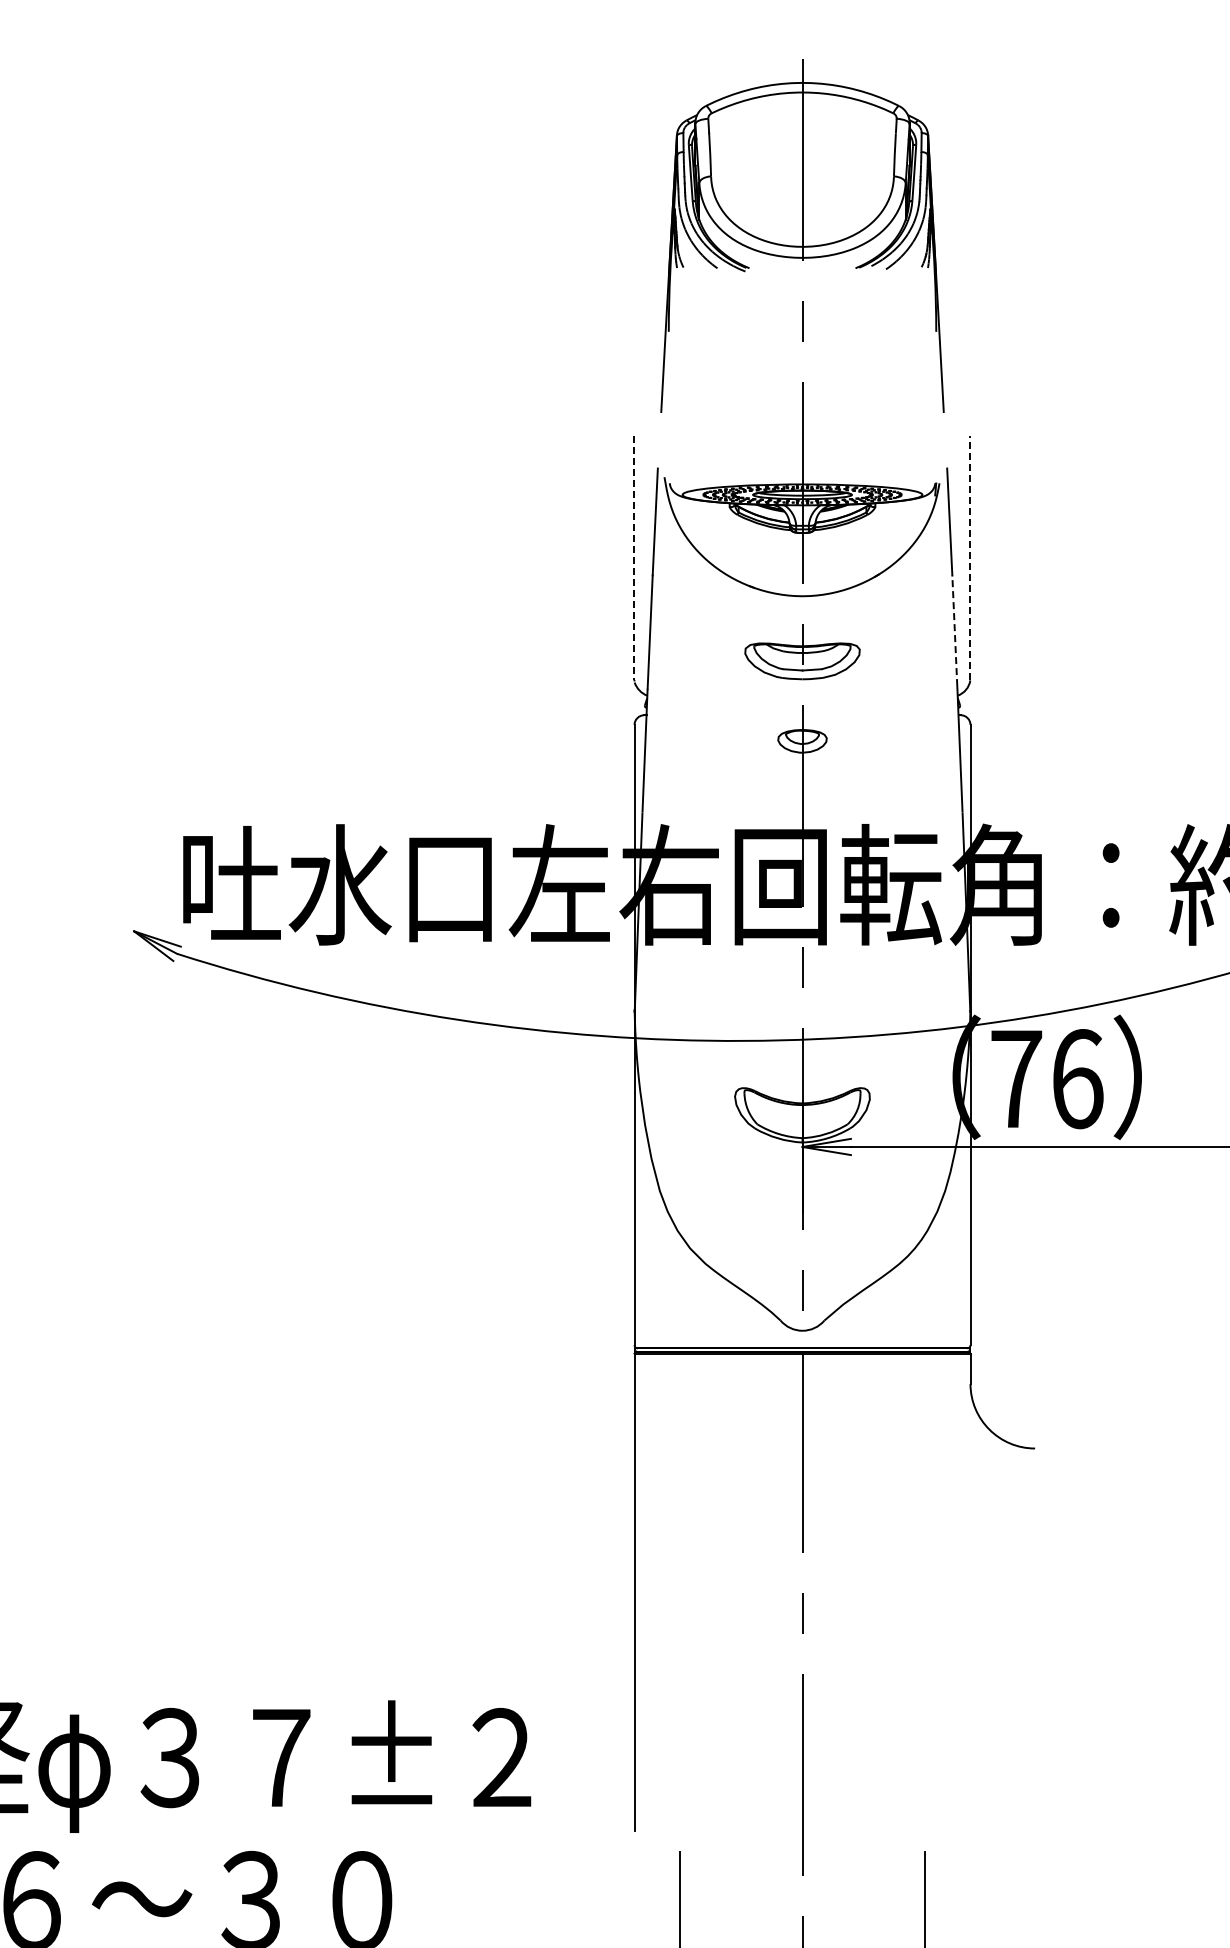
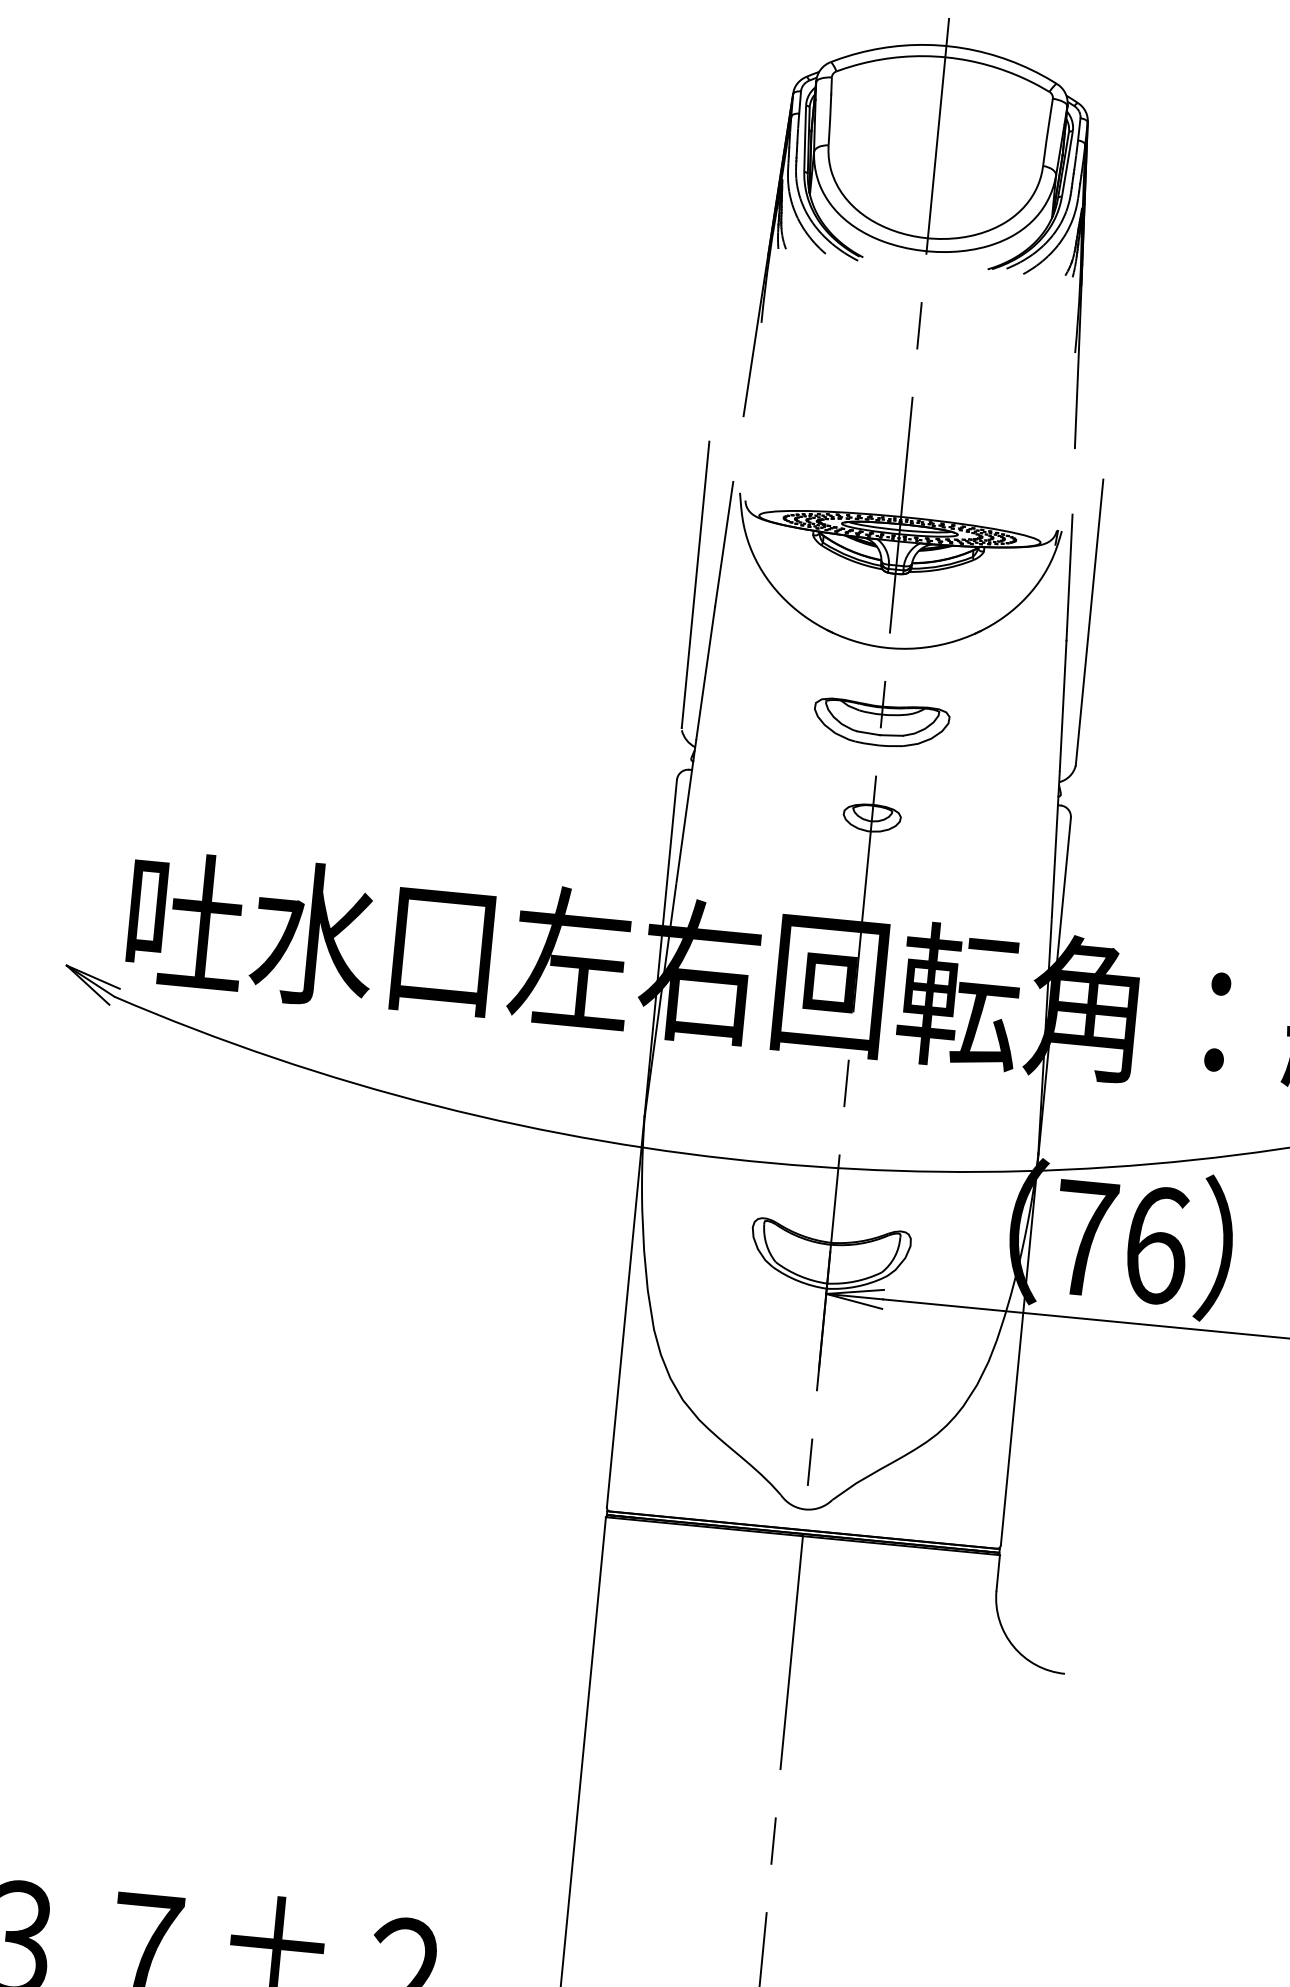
line: (970, 557) -> (1089, 621), dashed -> solid
line: (634, 558) -> (695, 584), dashed -> solid
line: (954, 630) -> (1062, 705), dashed -> solid

